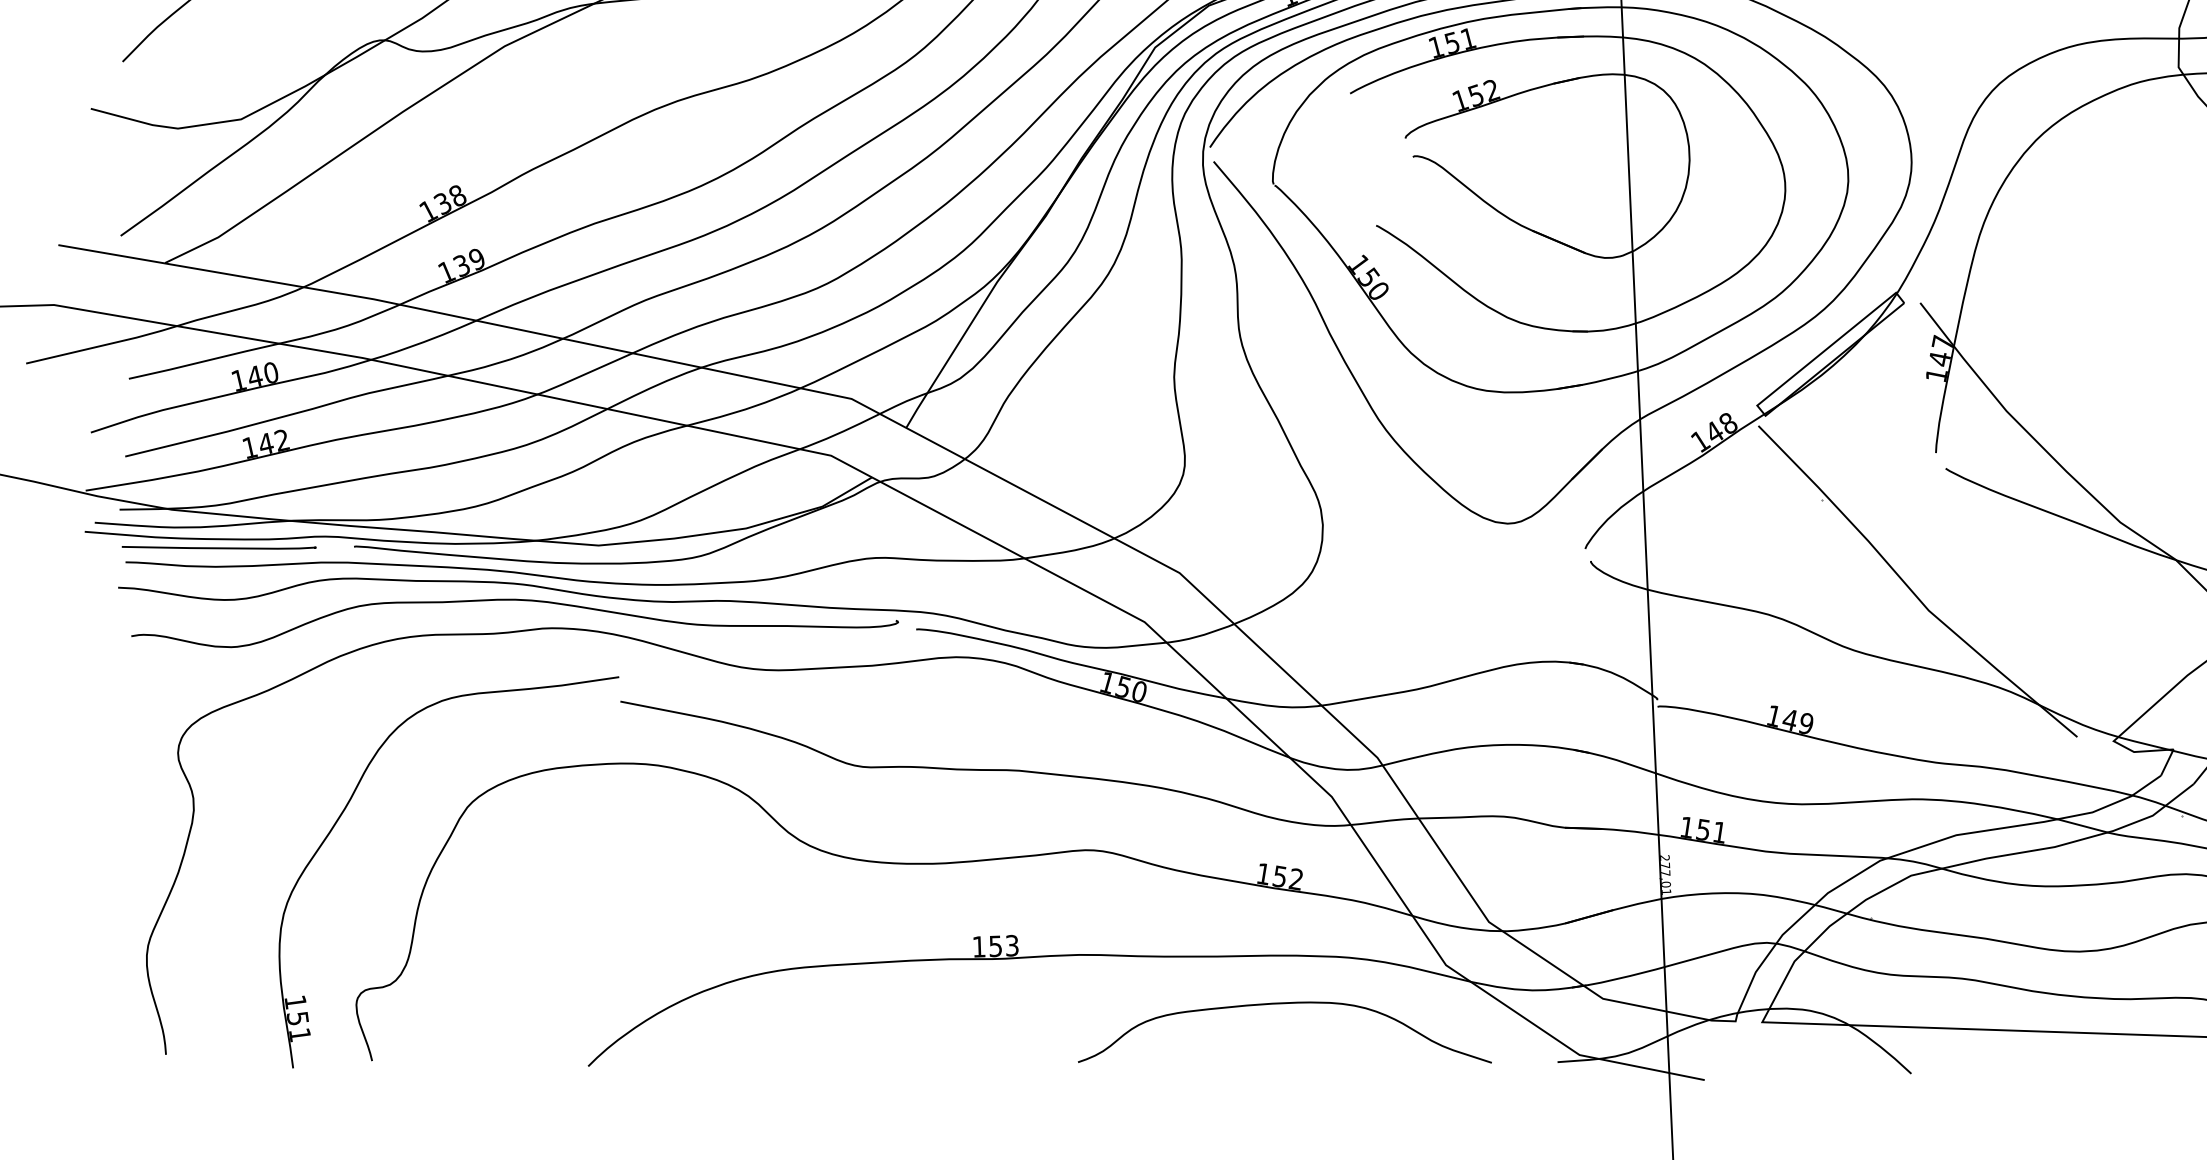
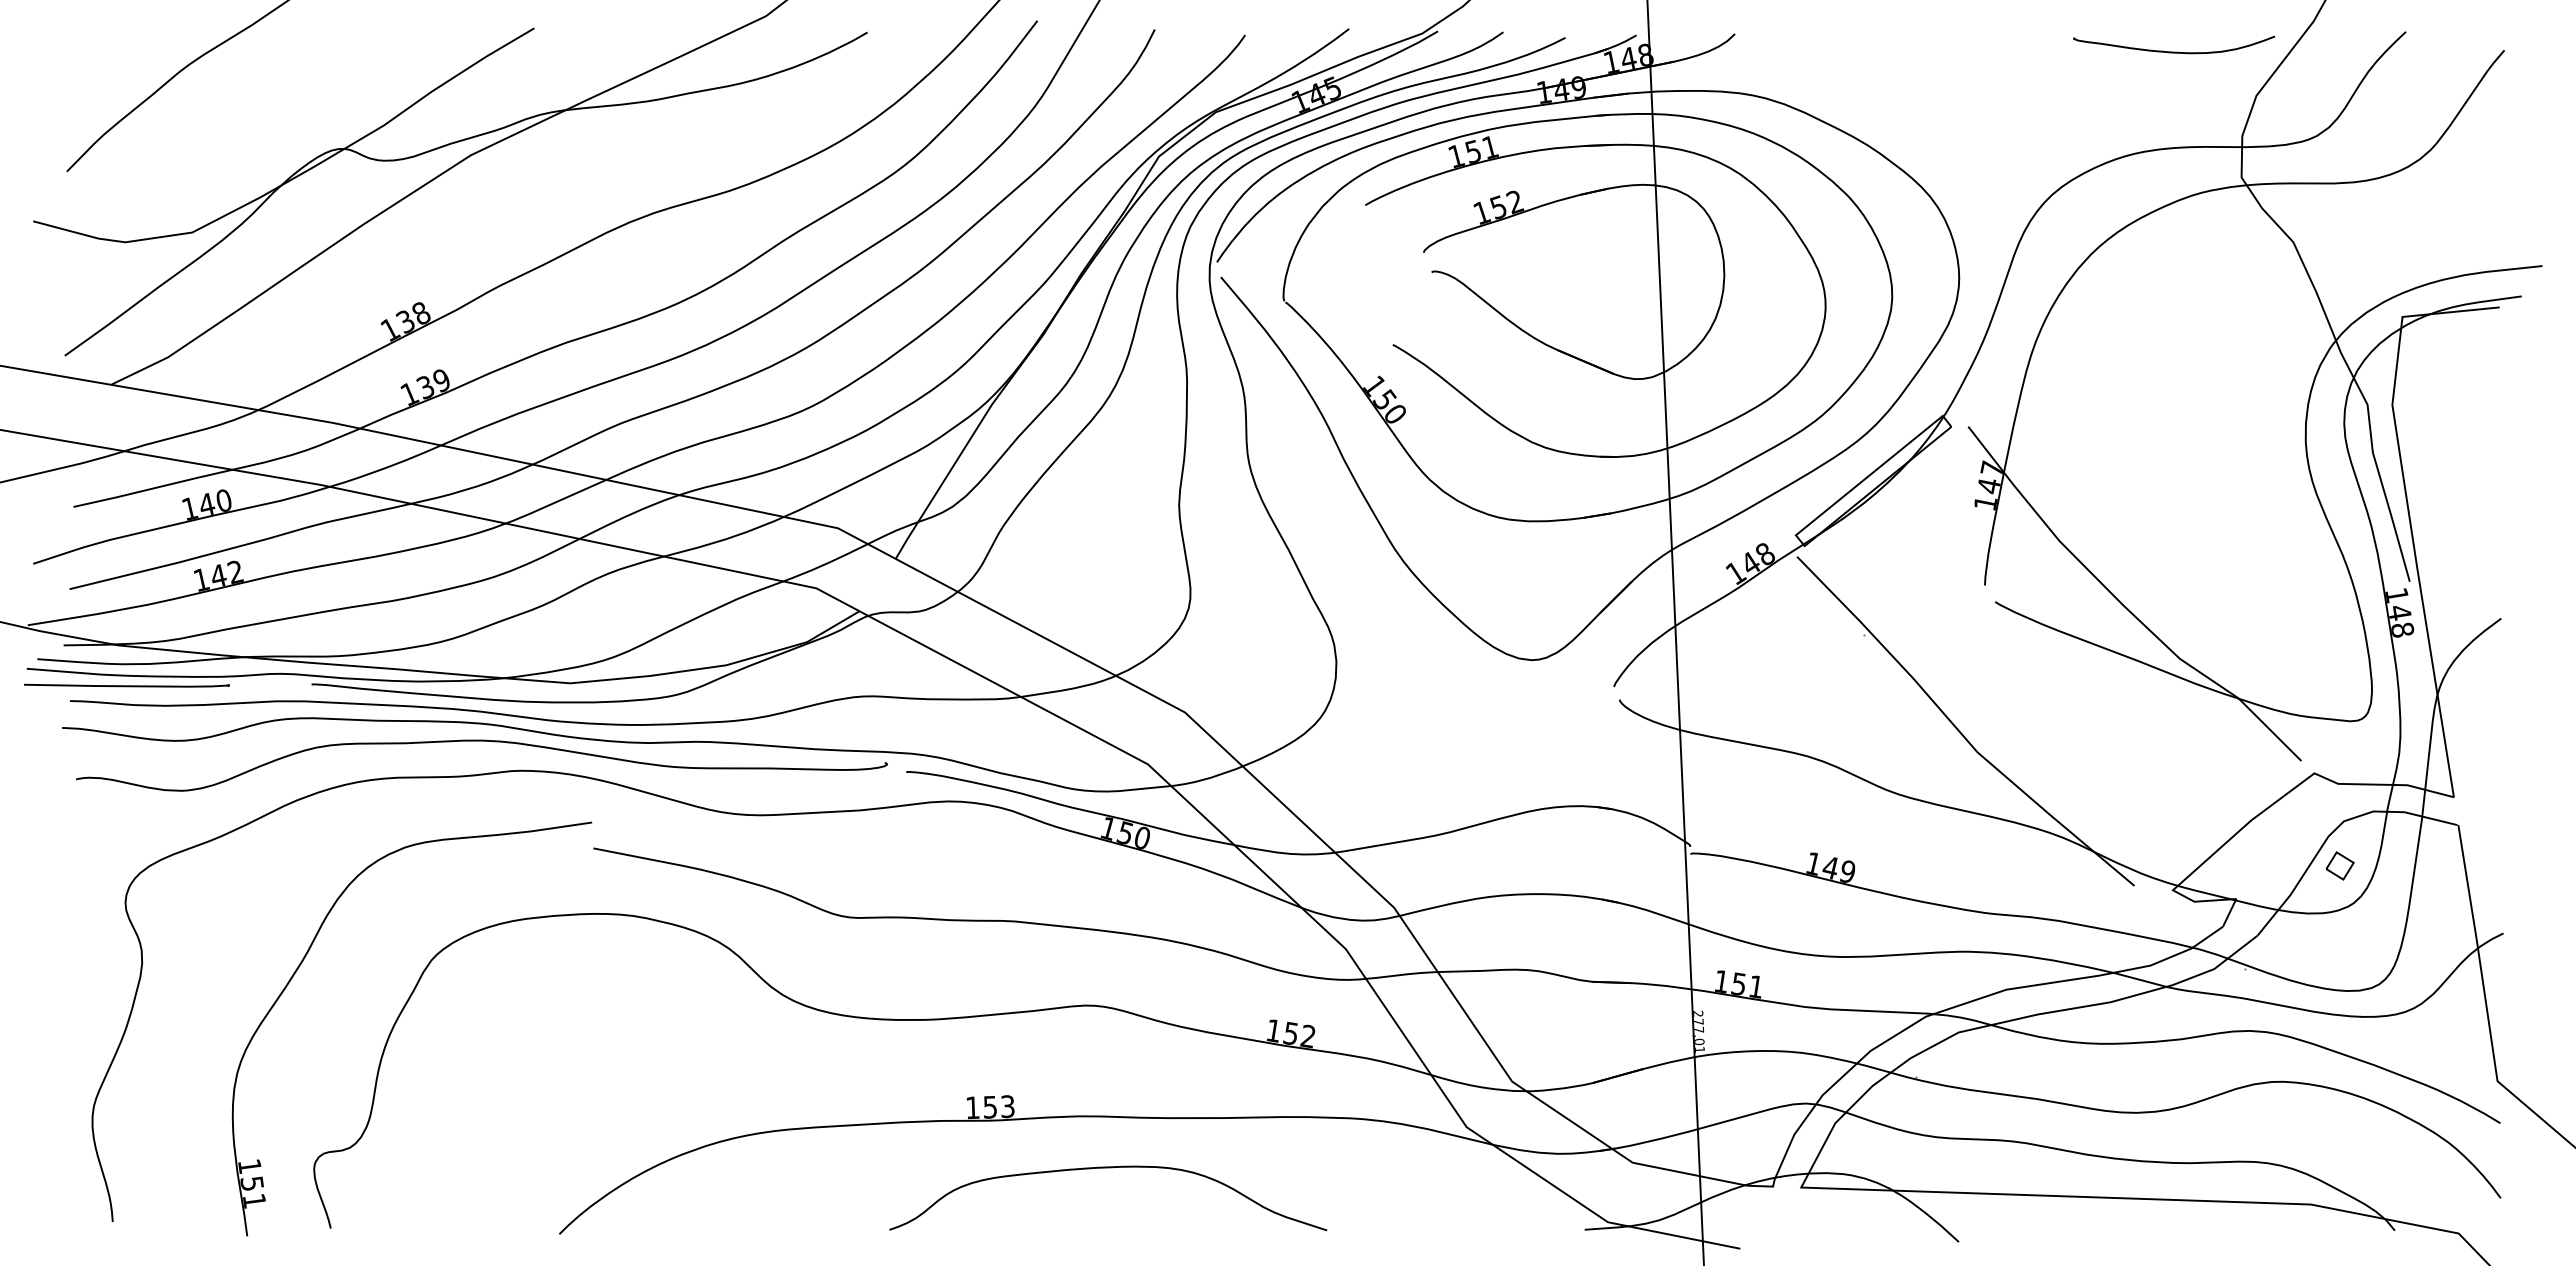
curve: (218, 547) -> (126, 685), moved
curve: (1285, 1004) -> (1108, 1168), moved

